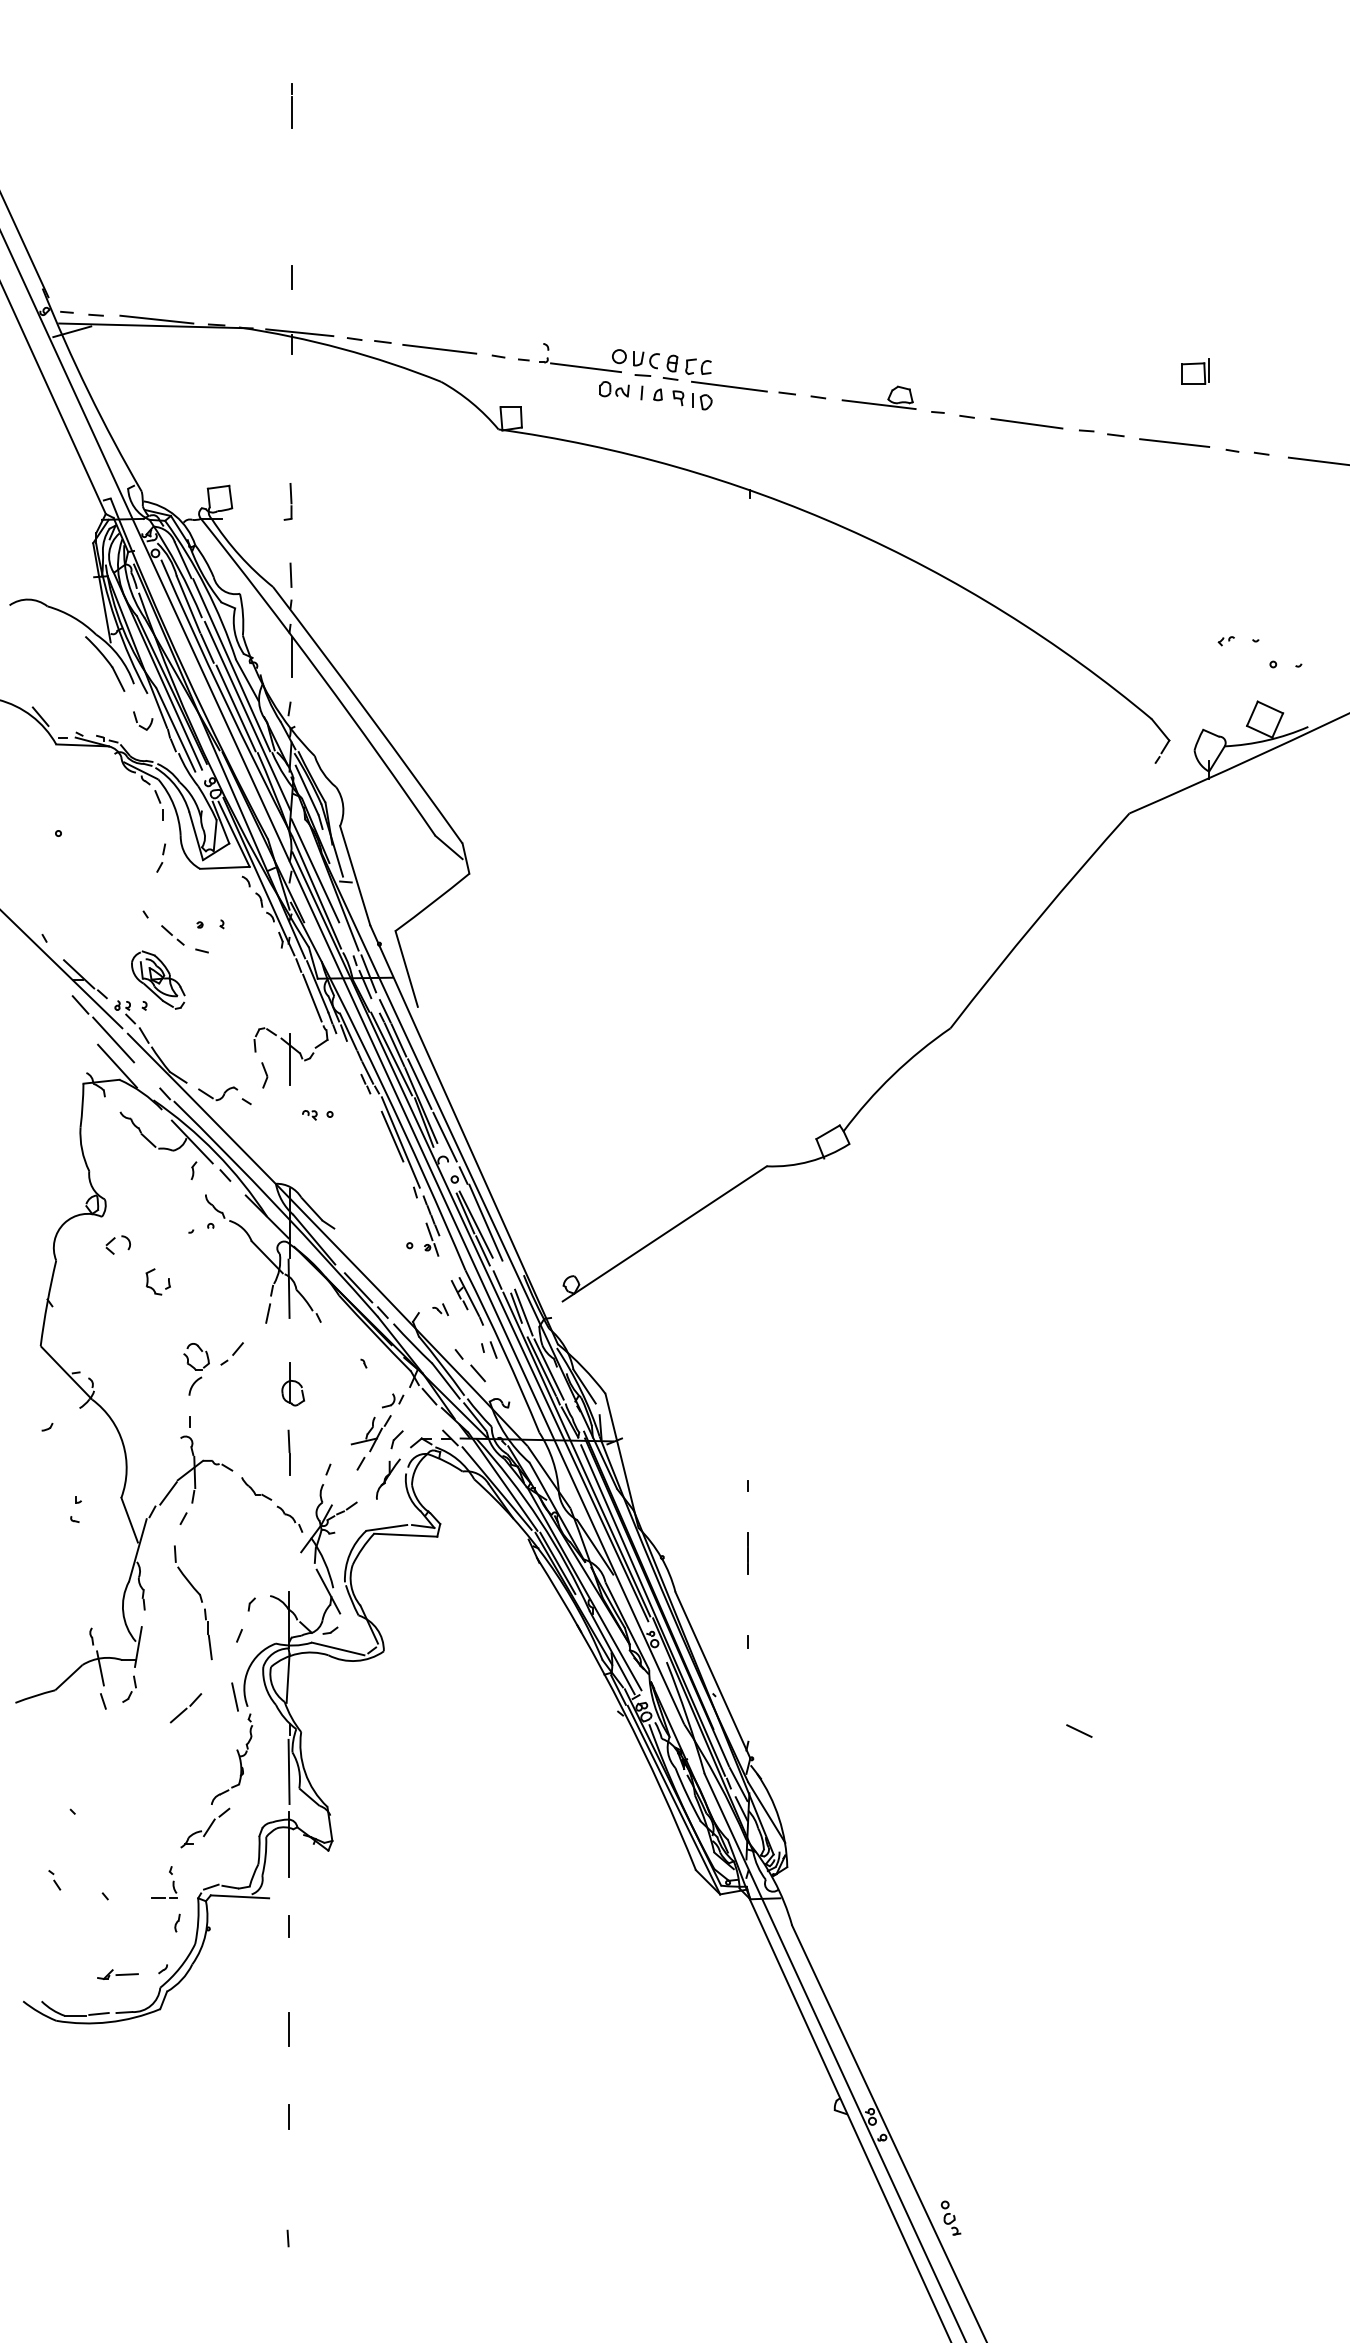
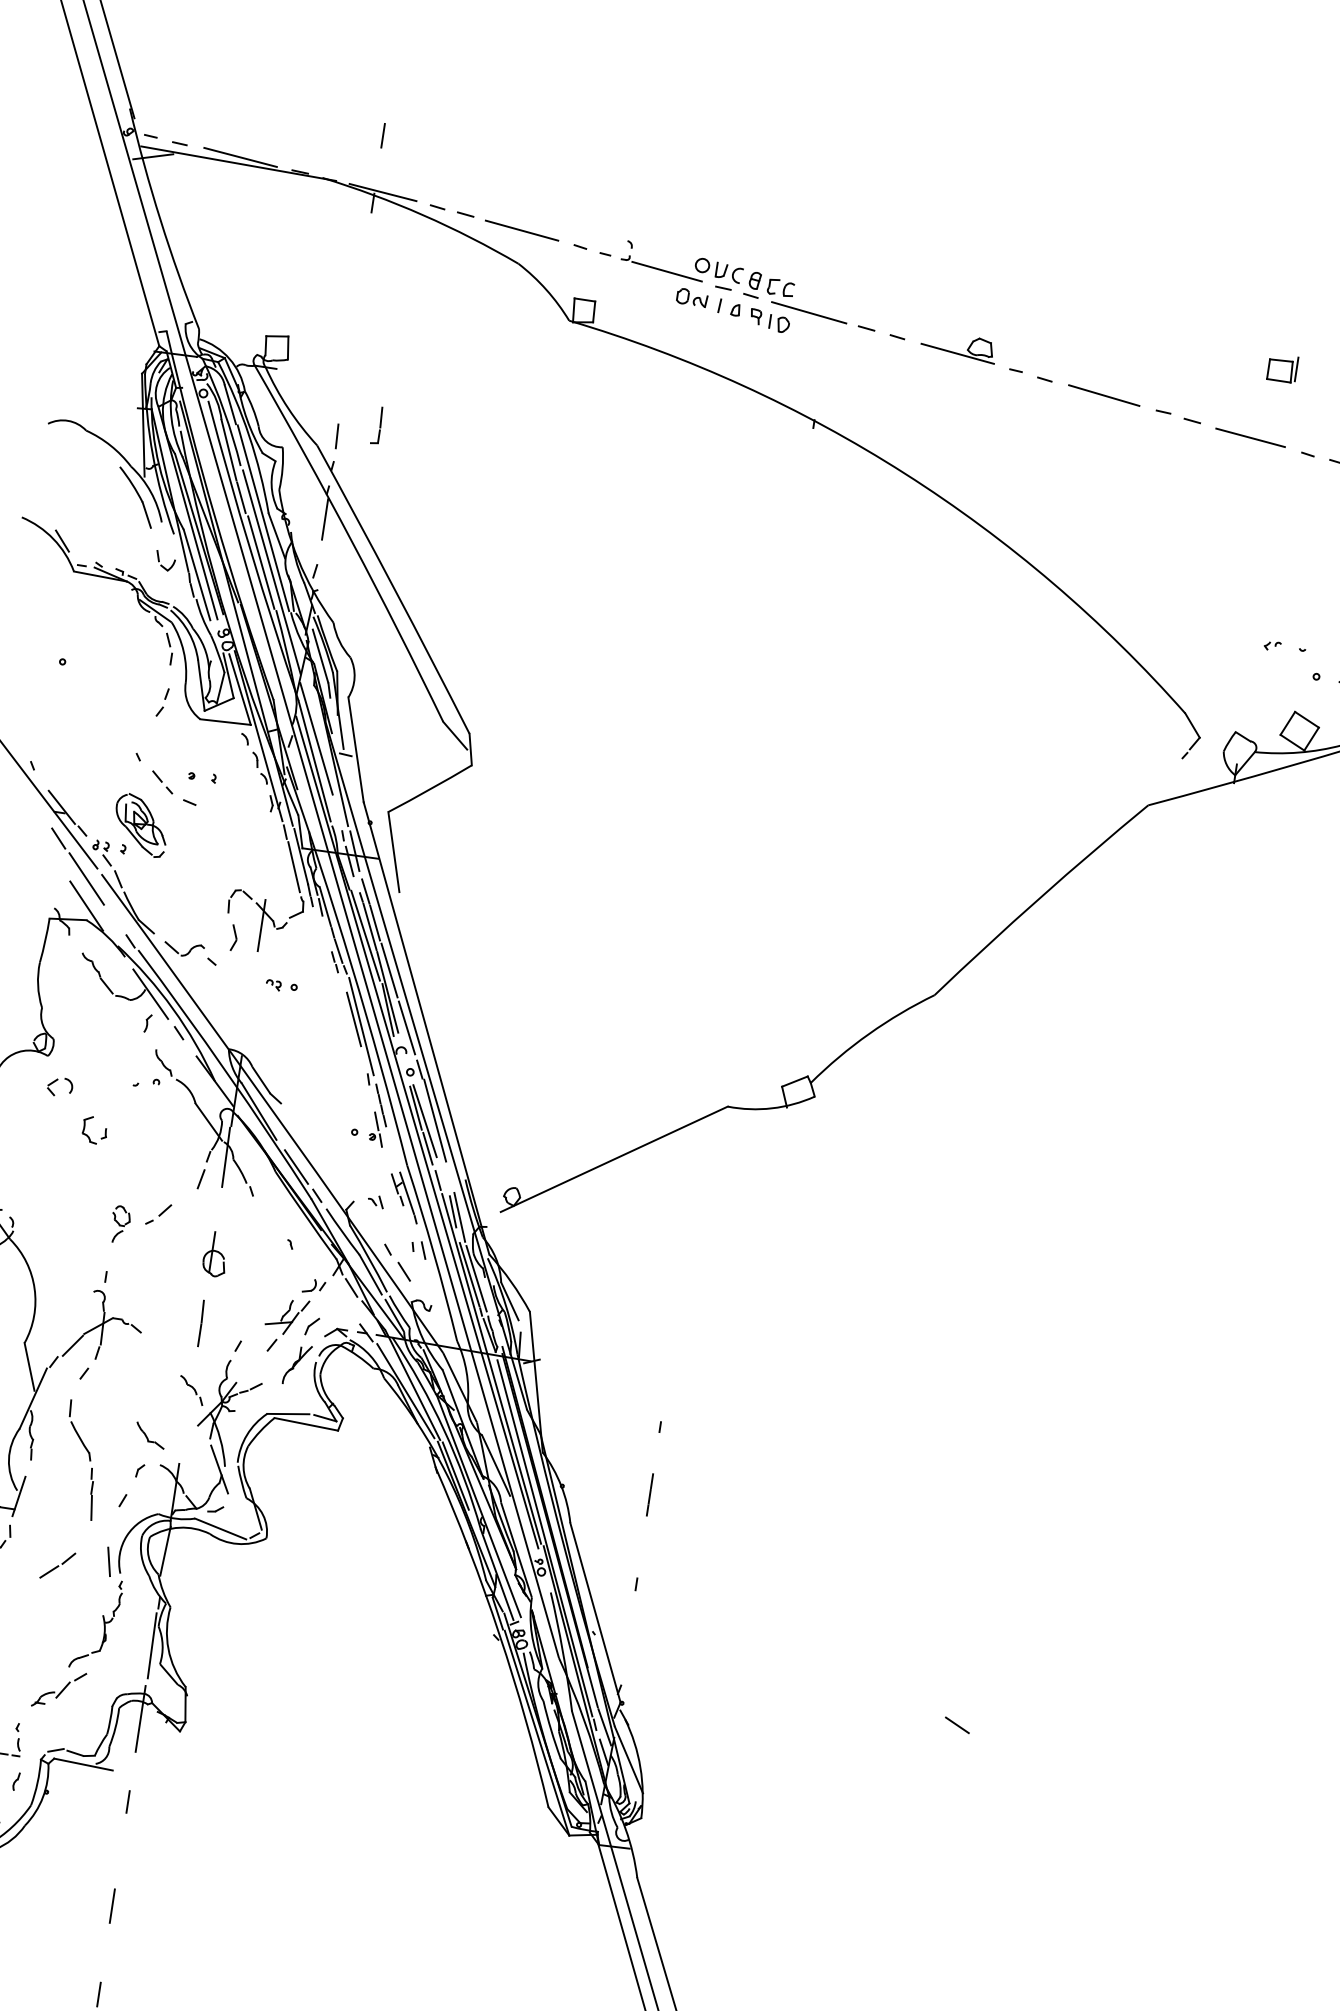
part: (287, 501) -> (376, 425), moved
part: (196, 1369) -> (120, 1224), size x0.7
part: (256, 1488) -> (150, 1435), moved

